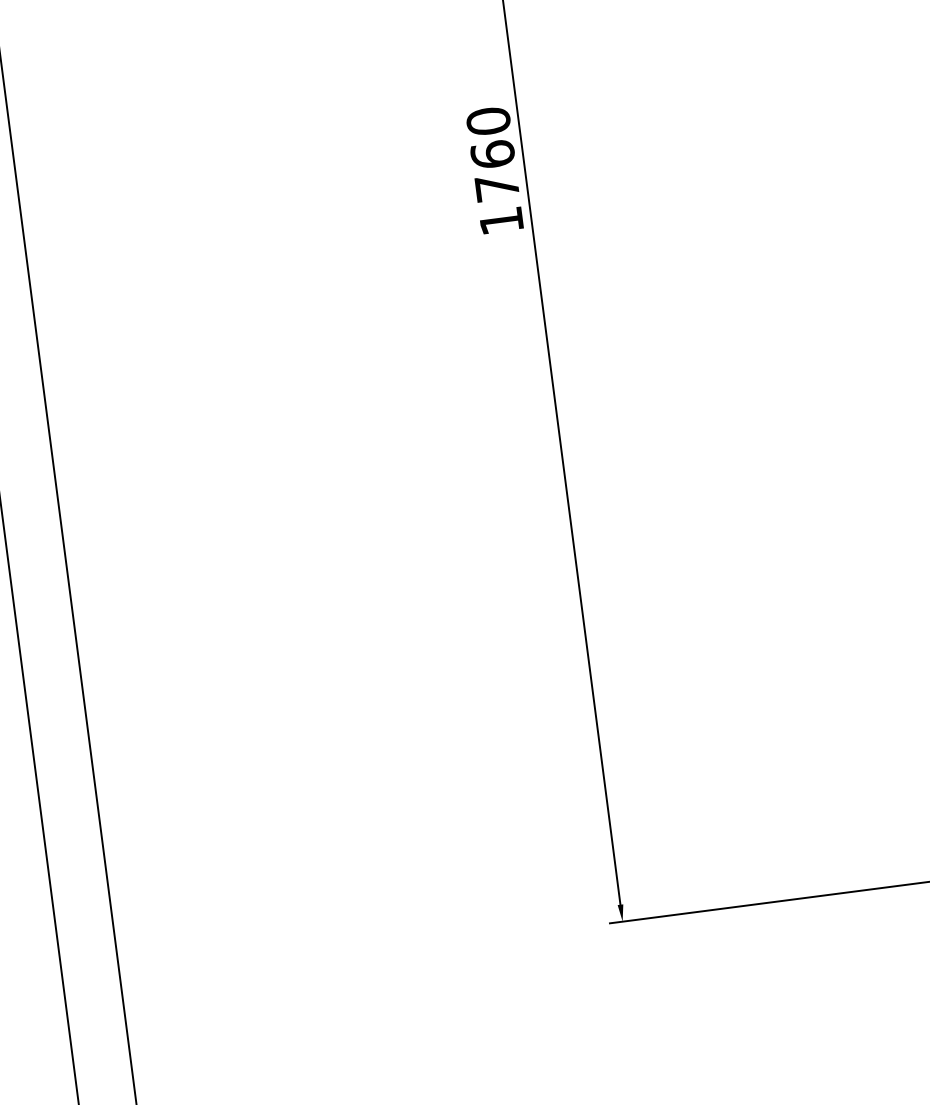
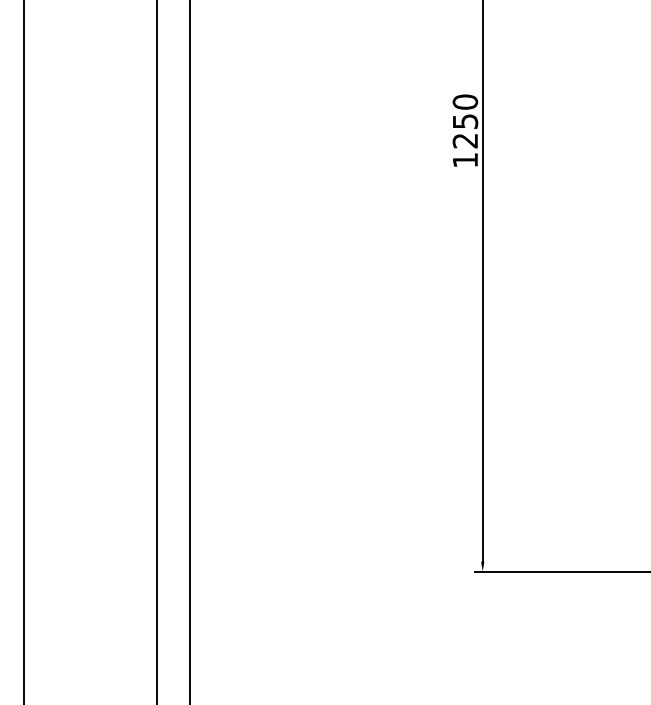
text: (495, 169) -> (465, 130), 1760 -> 1250

